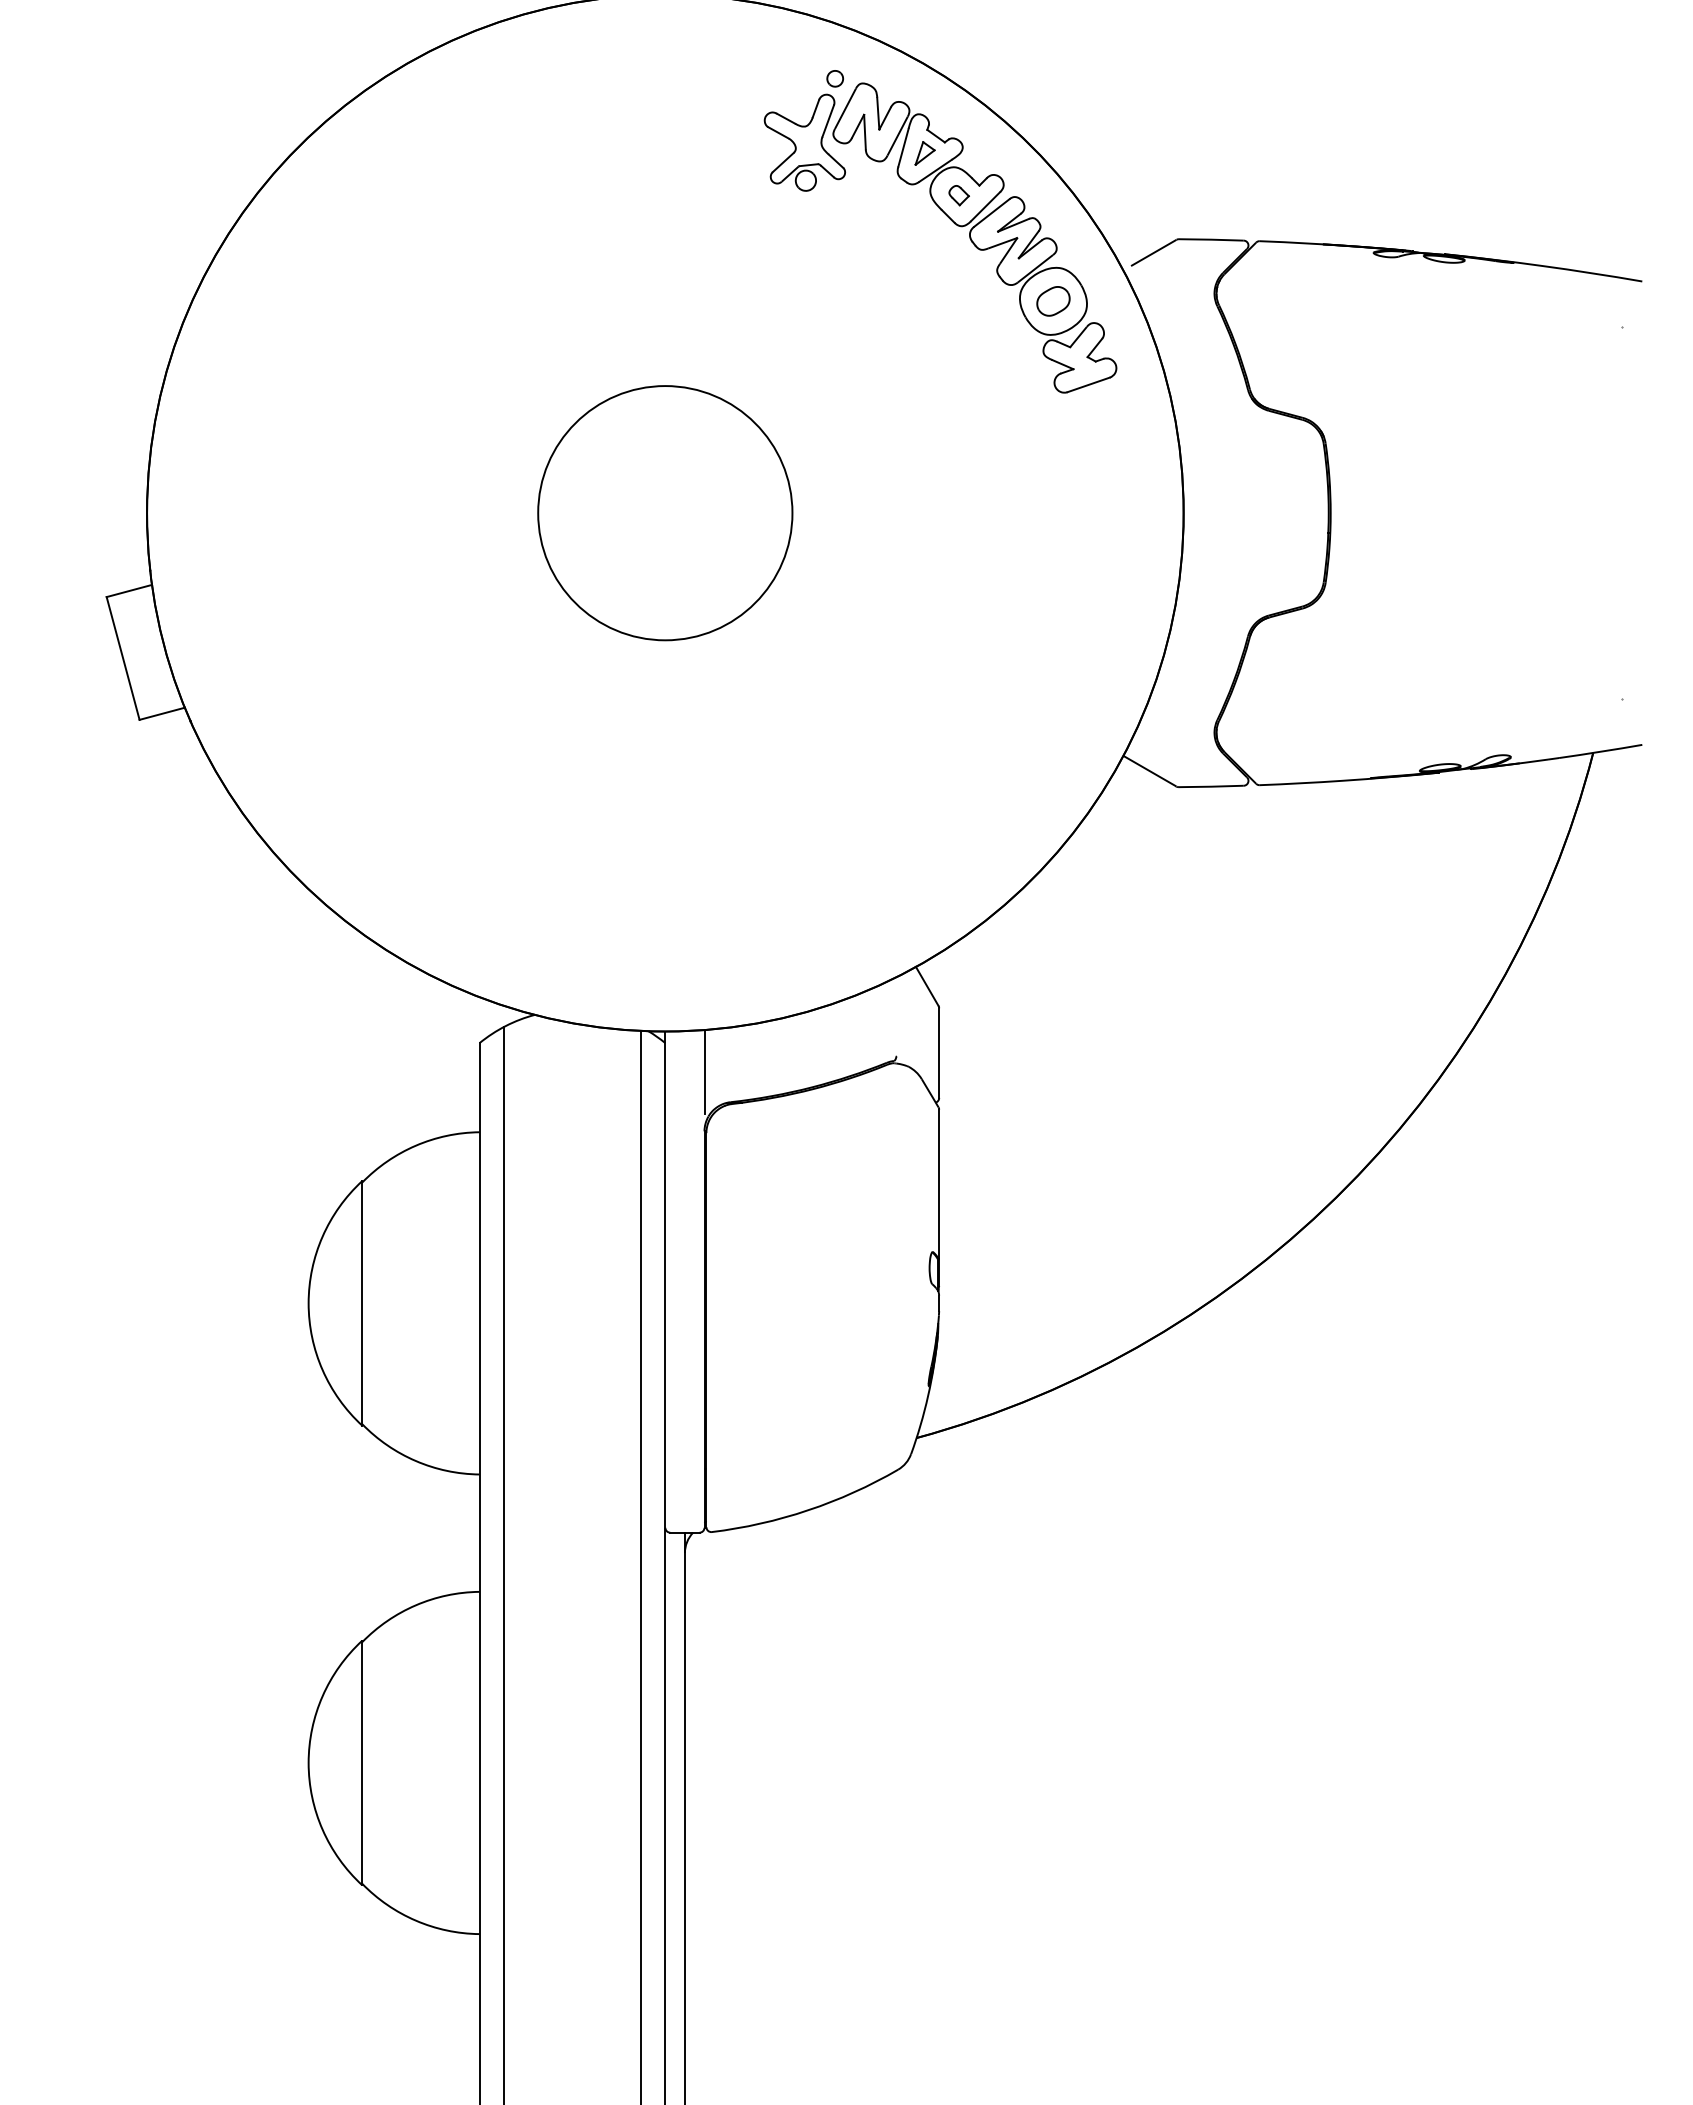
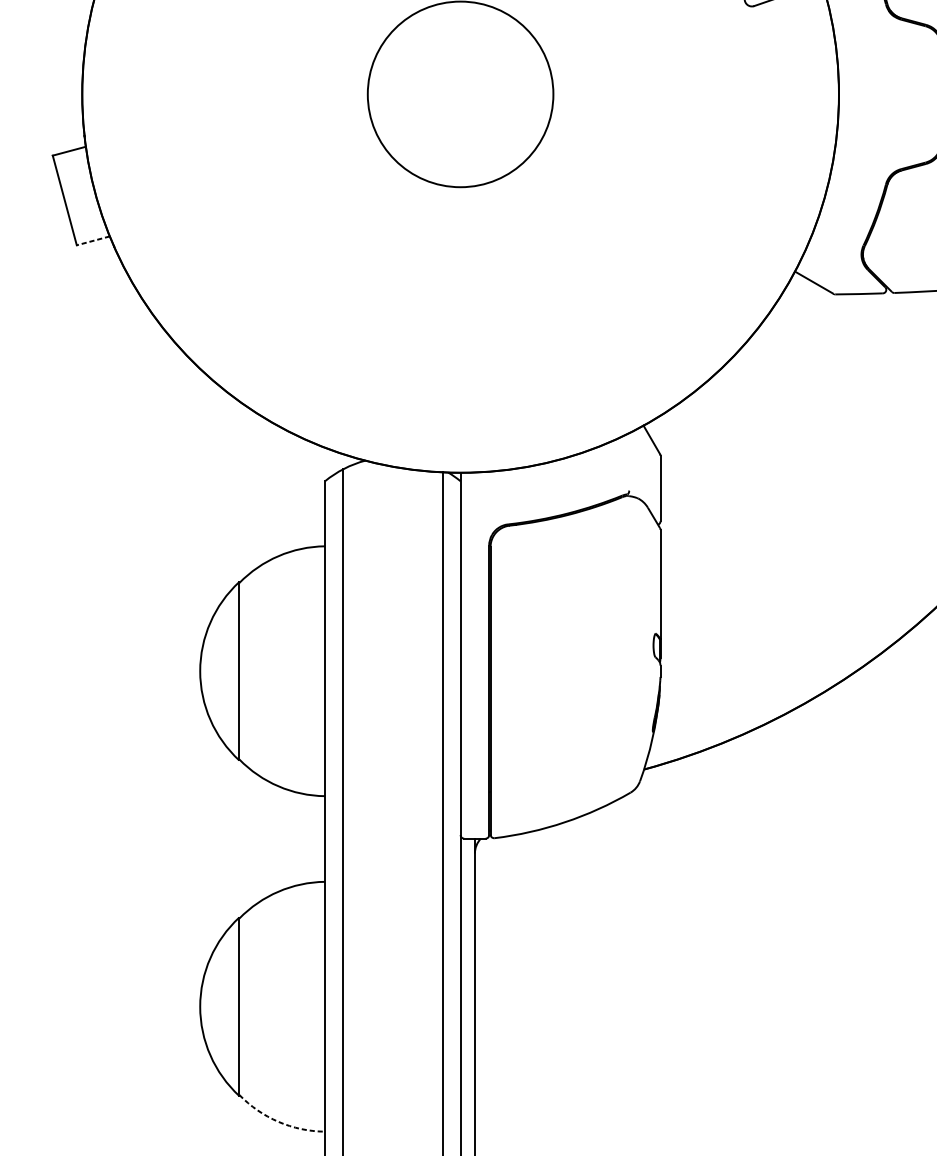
line: (161, 713) -> (92, 240), solid -> dashed
line: (704, 1071) -> (489, 501), removed
arc: (415, 1920) -> (278, 1121), solid -> dashed

